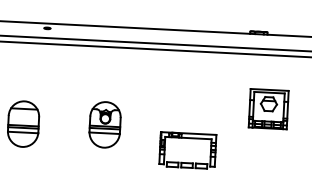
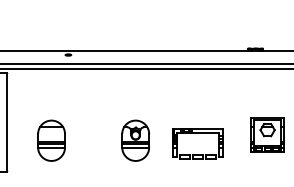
part: (268, 109) -> (267, 134), moved
part: (104, 124) -> (135, 140), moved
part: (187, 138) -> (197, 133), moved

